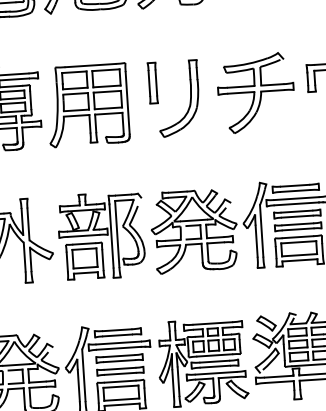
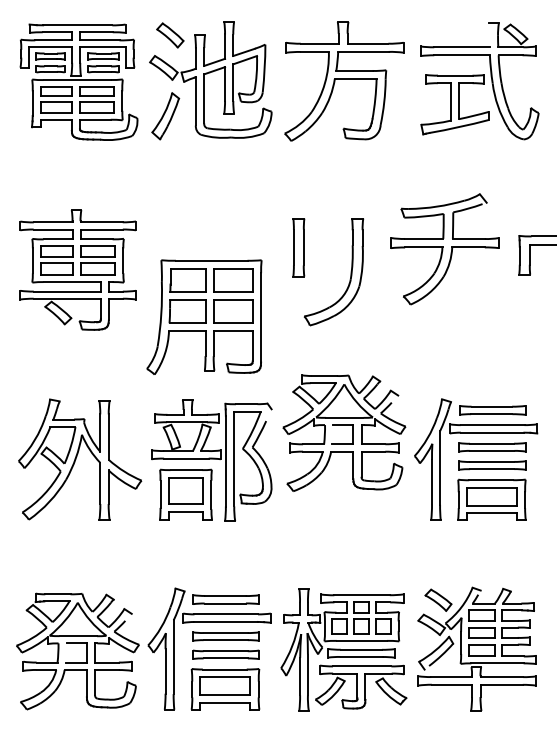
part: (255, 93) -> (444, 249), moved
part: (88, 104) -> (204, 316), moved
part: (194, 225) -> (344, 425), moved

